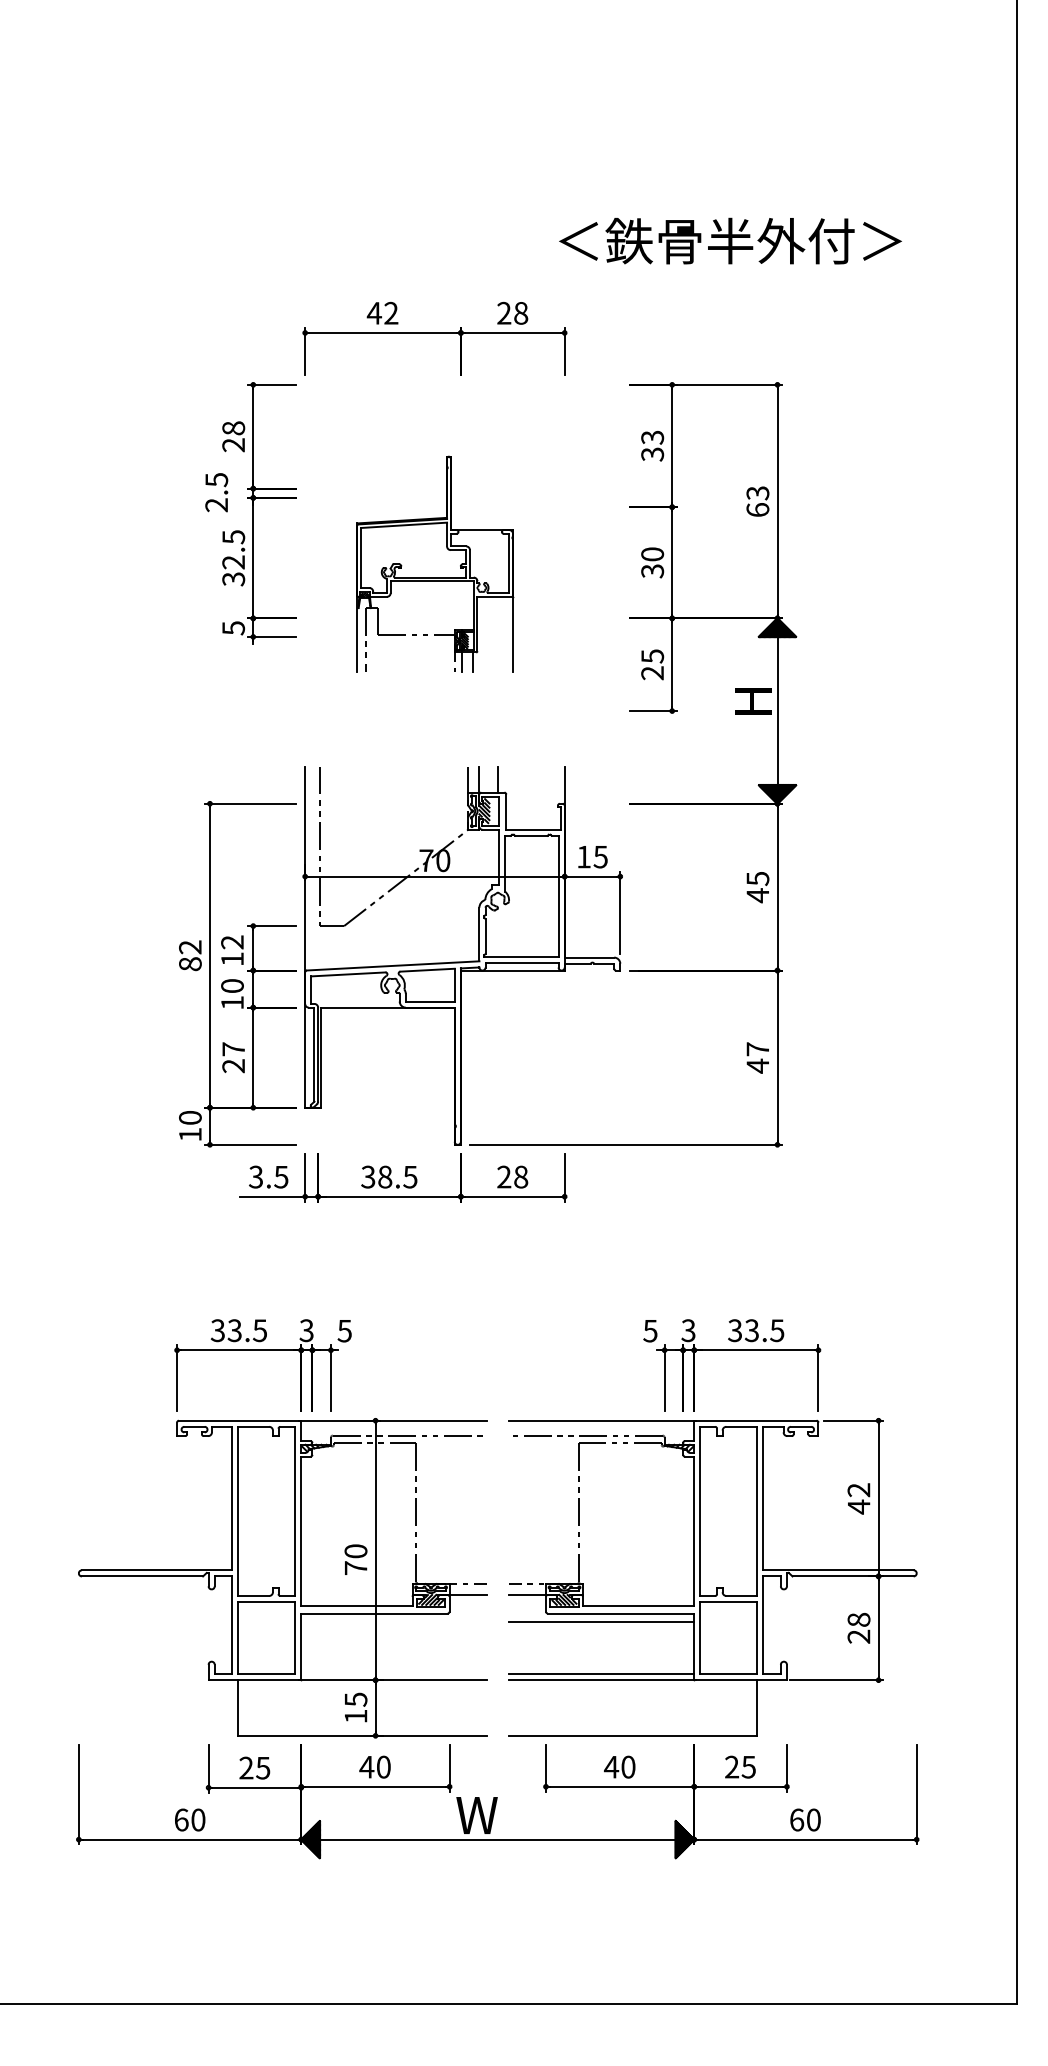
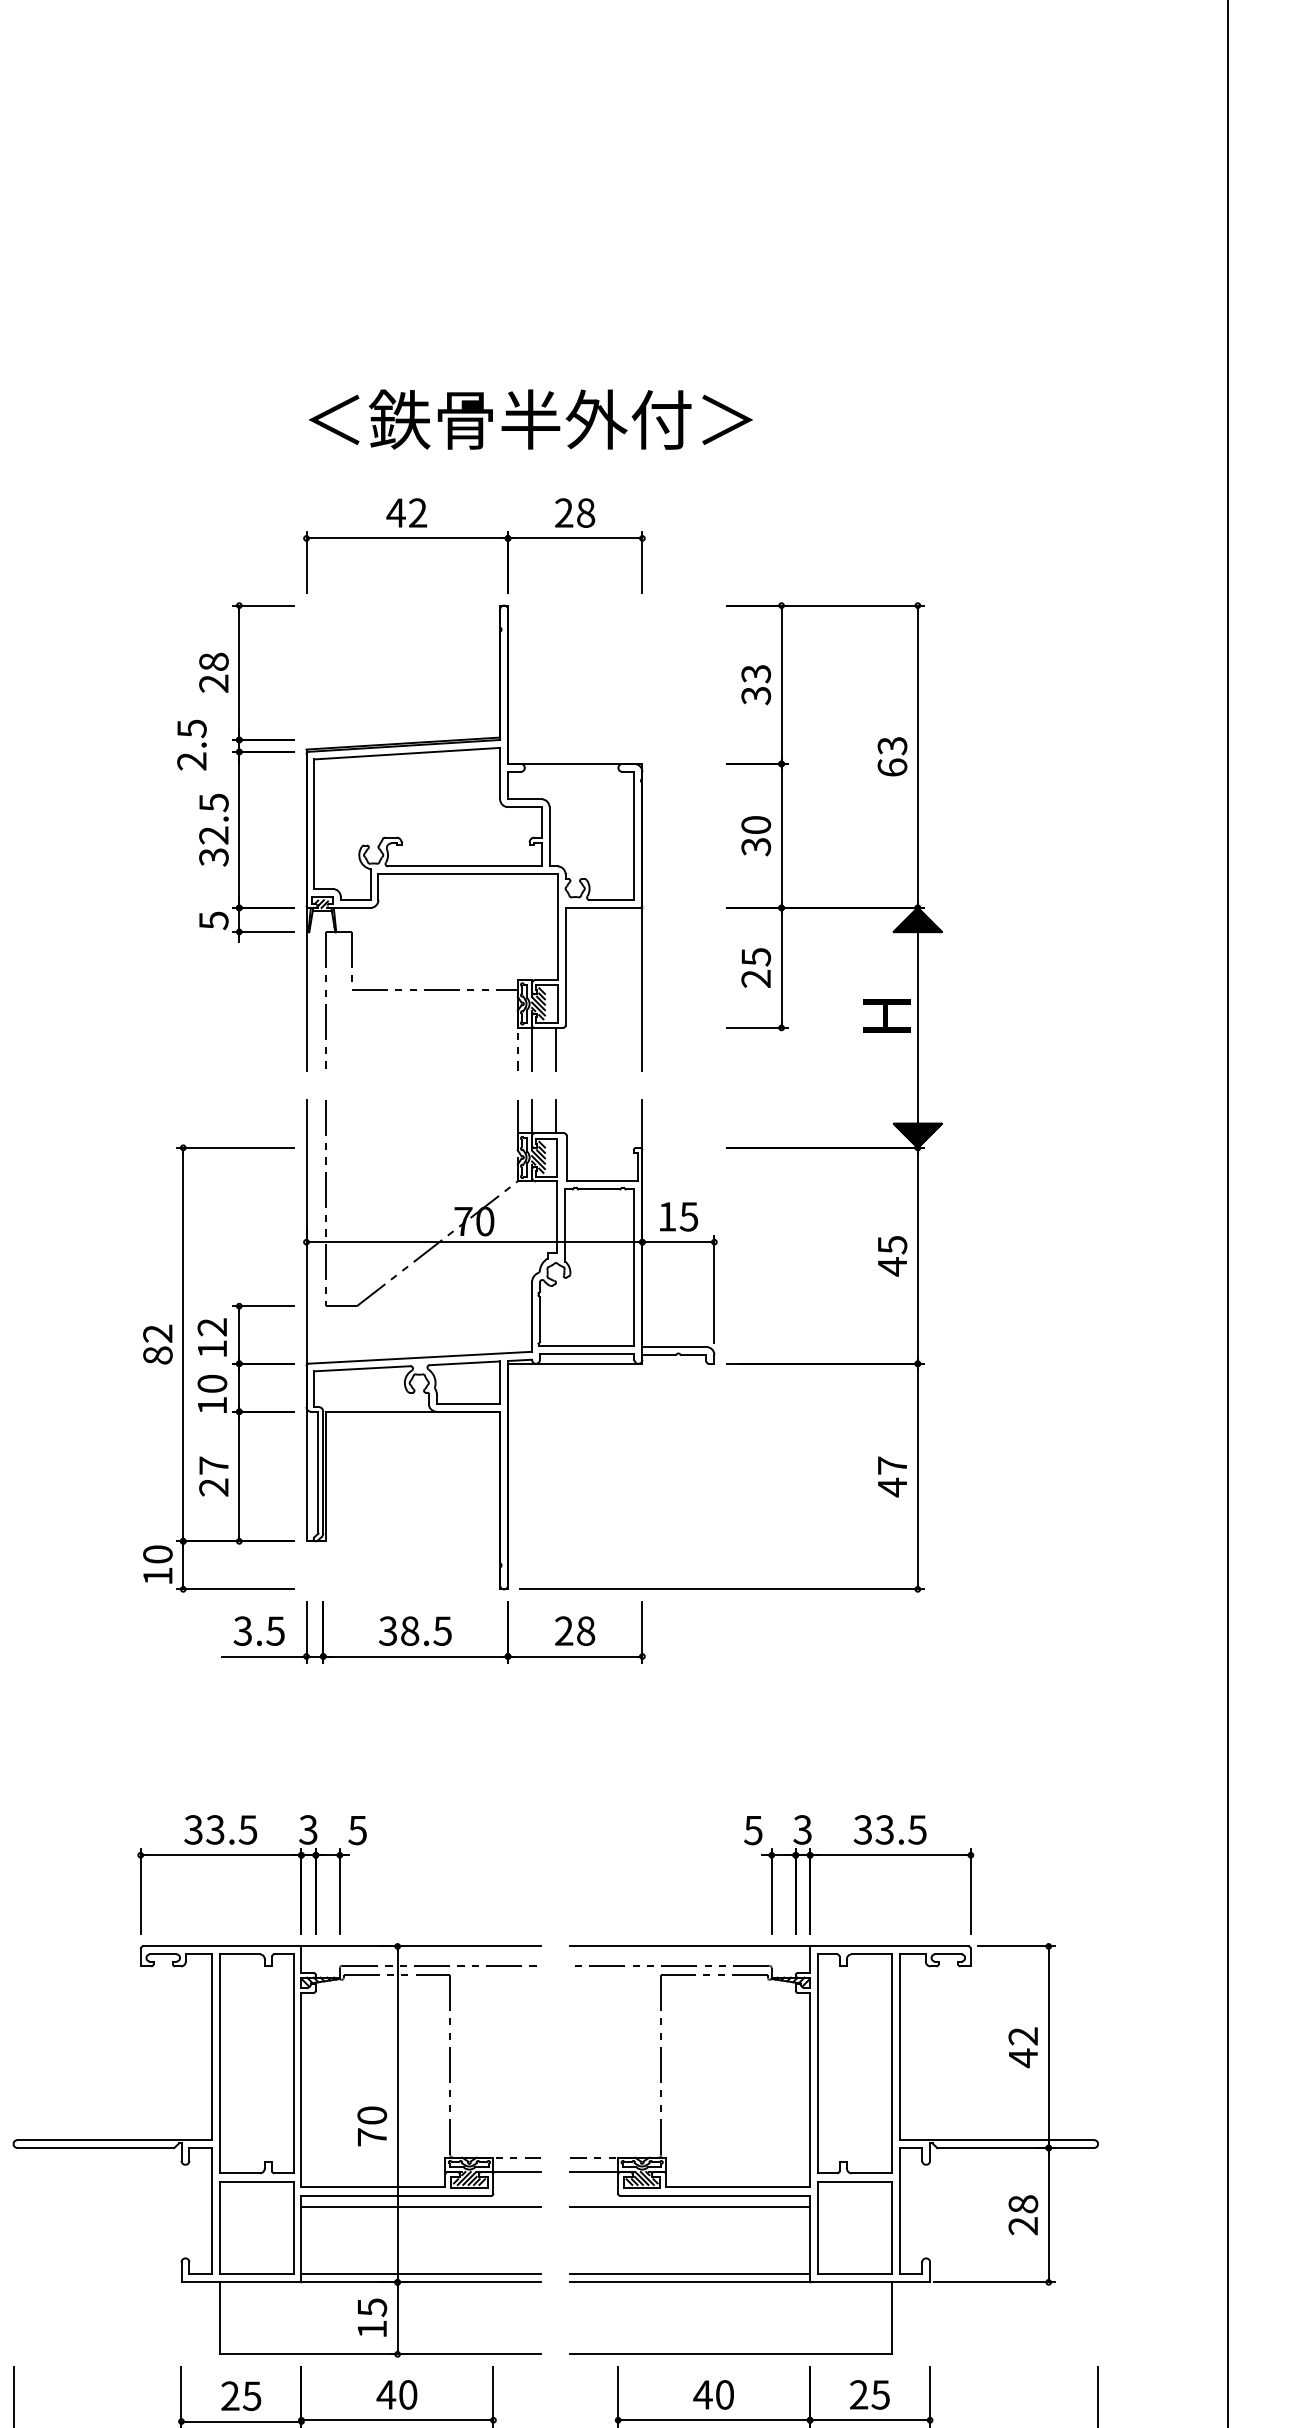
text: (730, 240) -> (530, 418), moved
part: (435, 564) -> (475, 838), size x1.67
line: (393, 1621) -> (420, 2206), added
line: (393, 1673) -> (420, 2273), added

